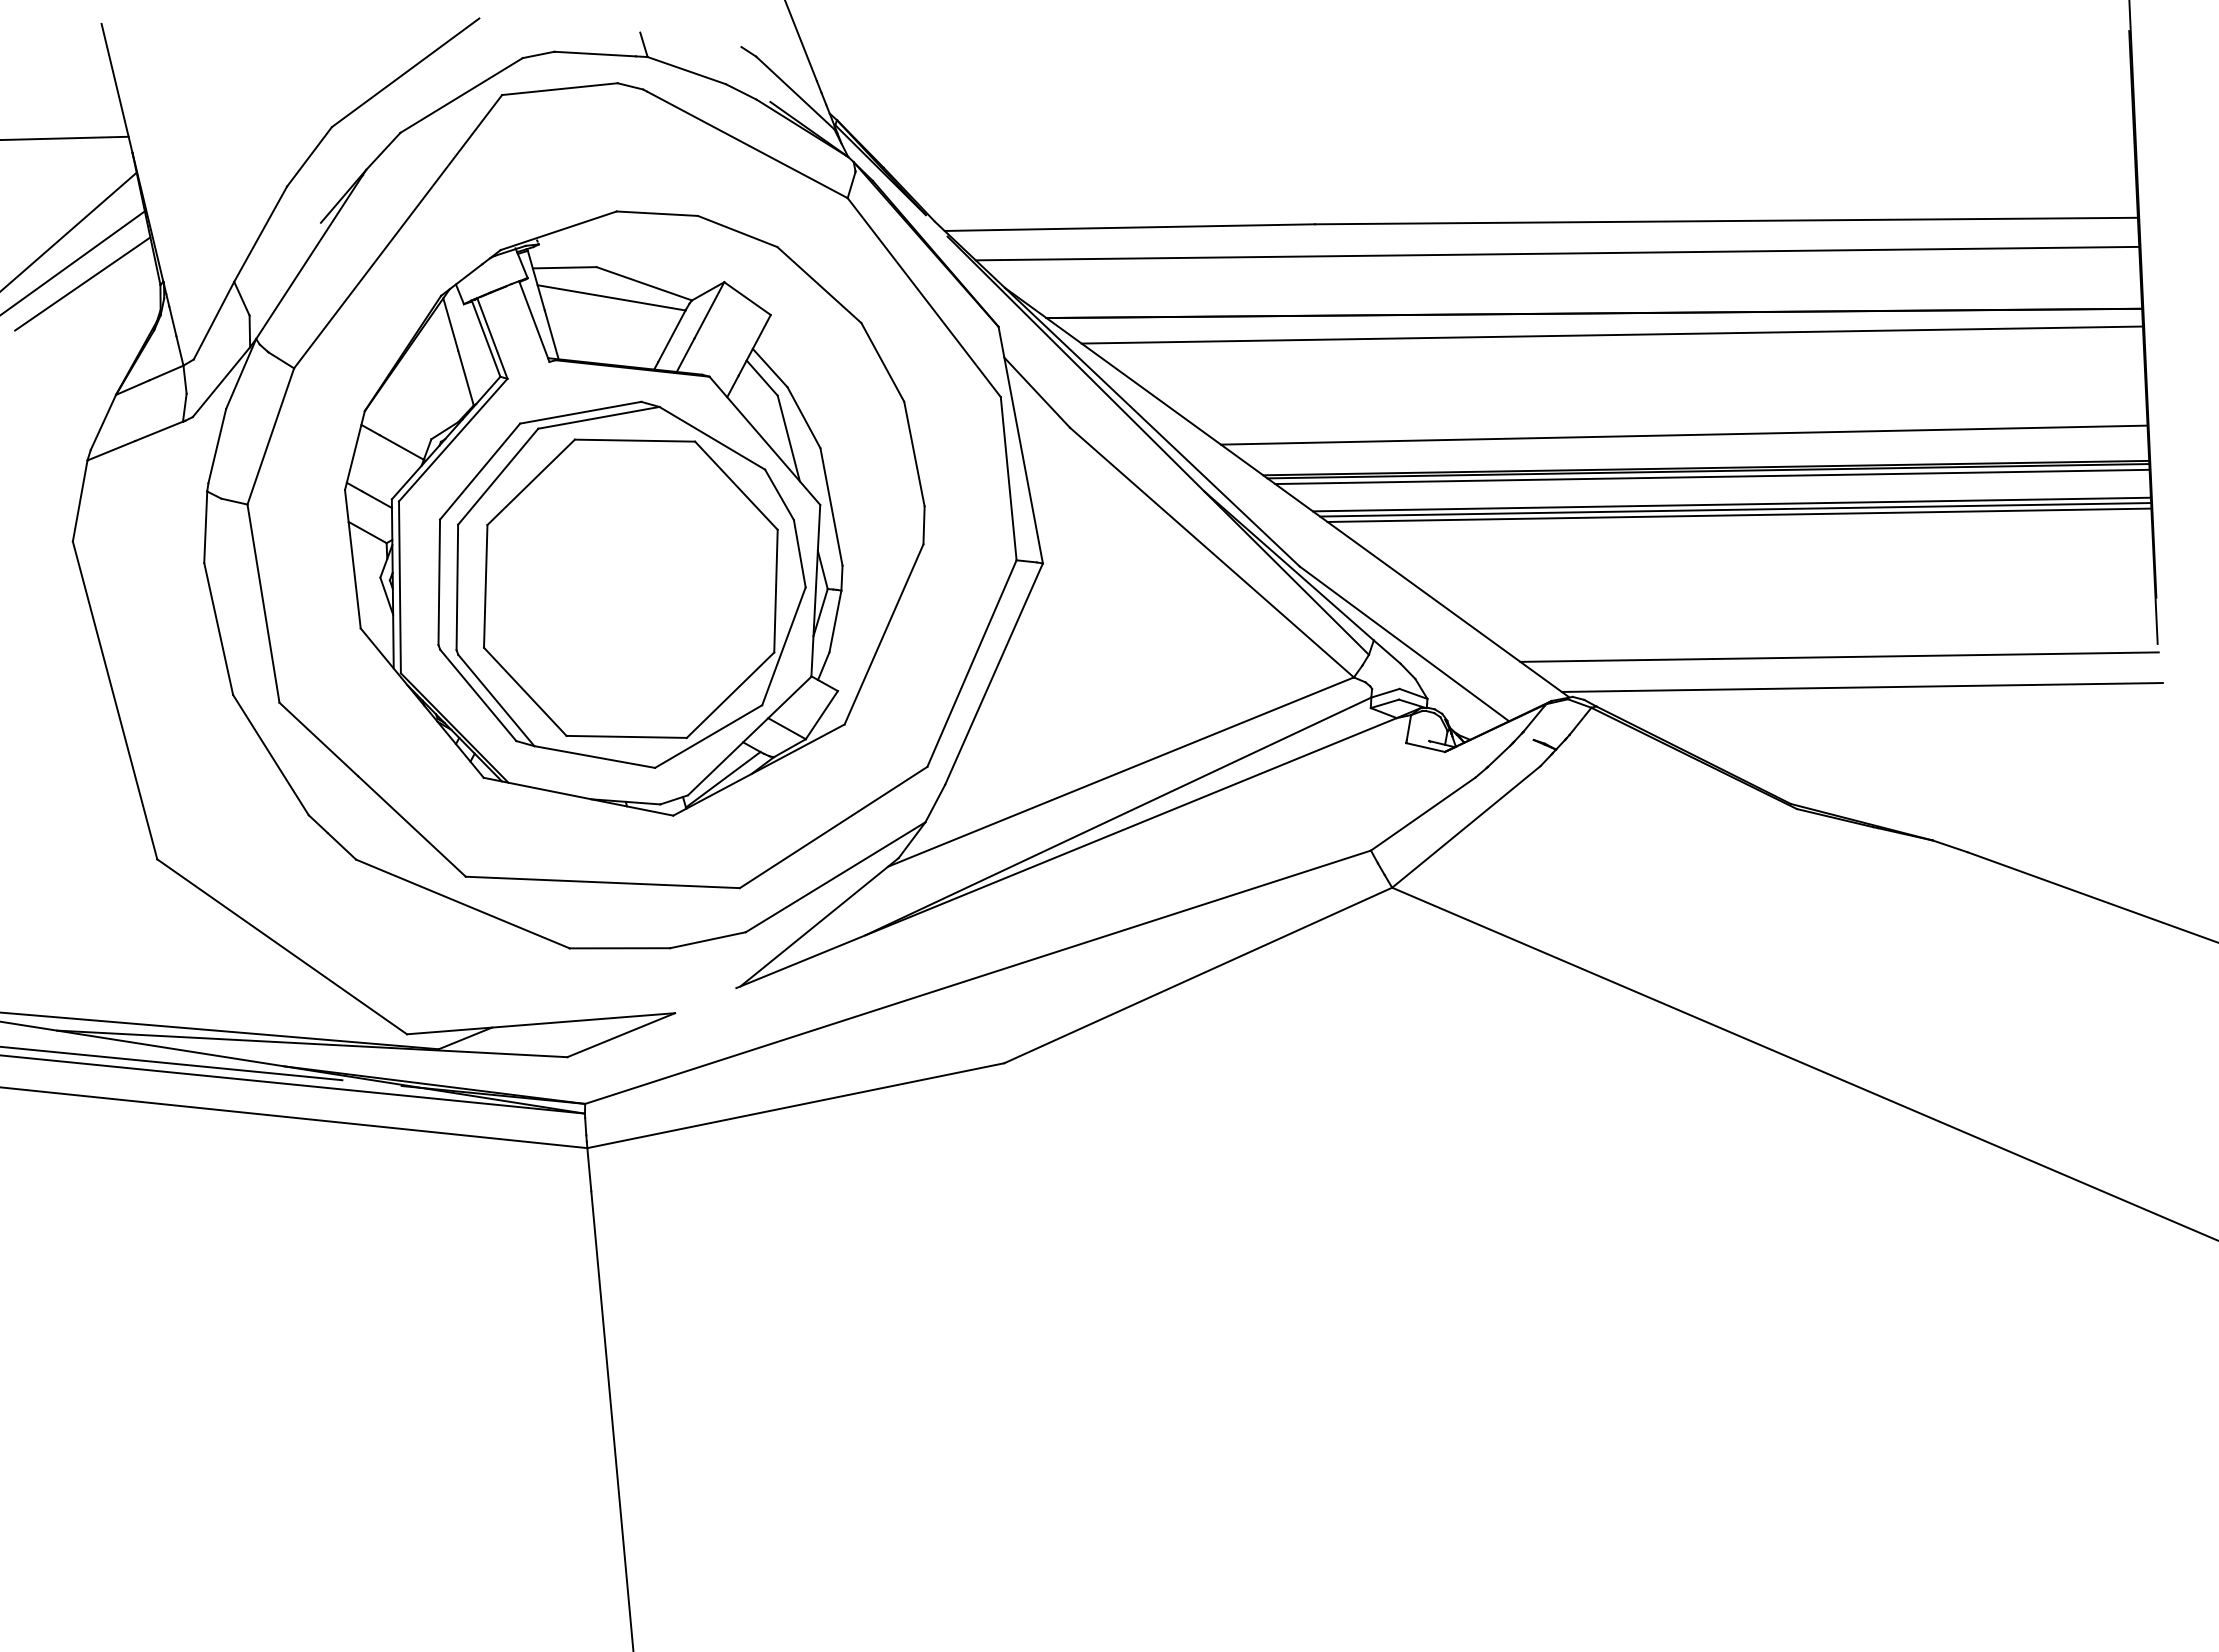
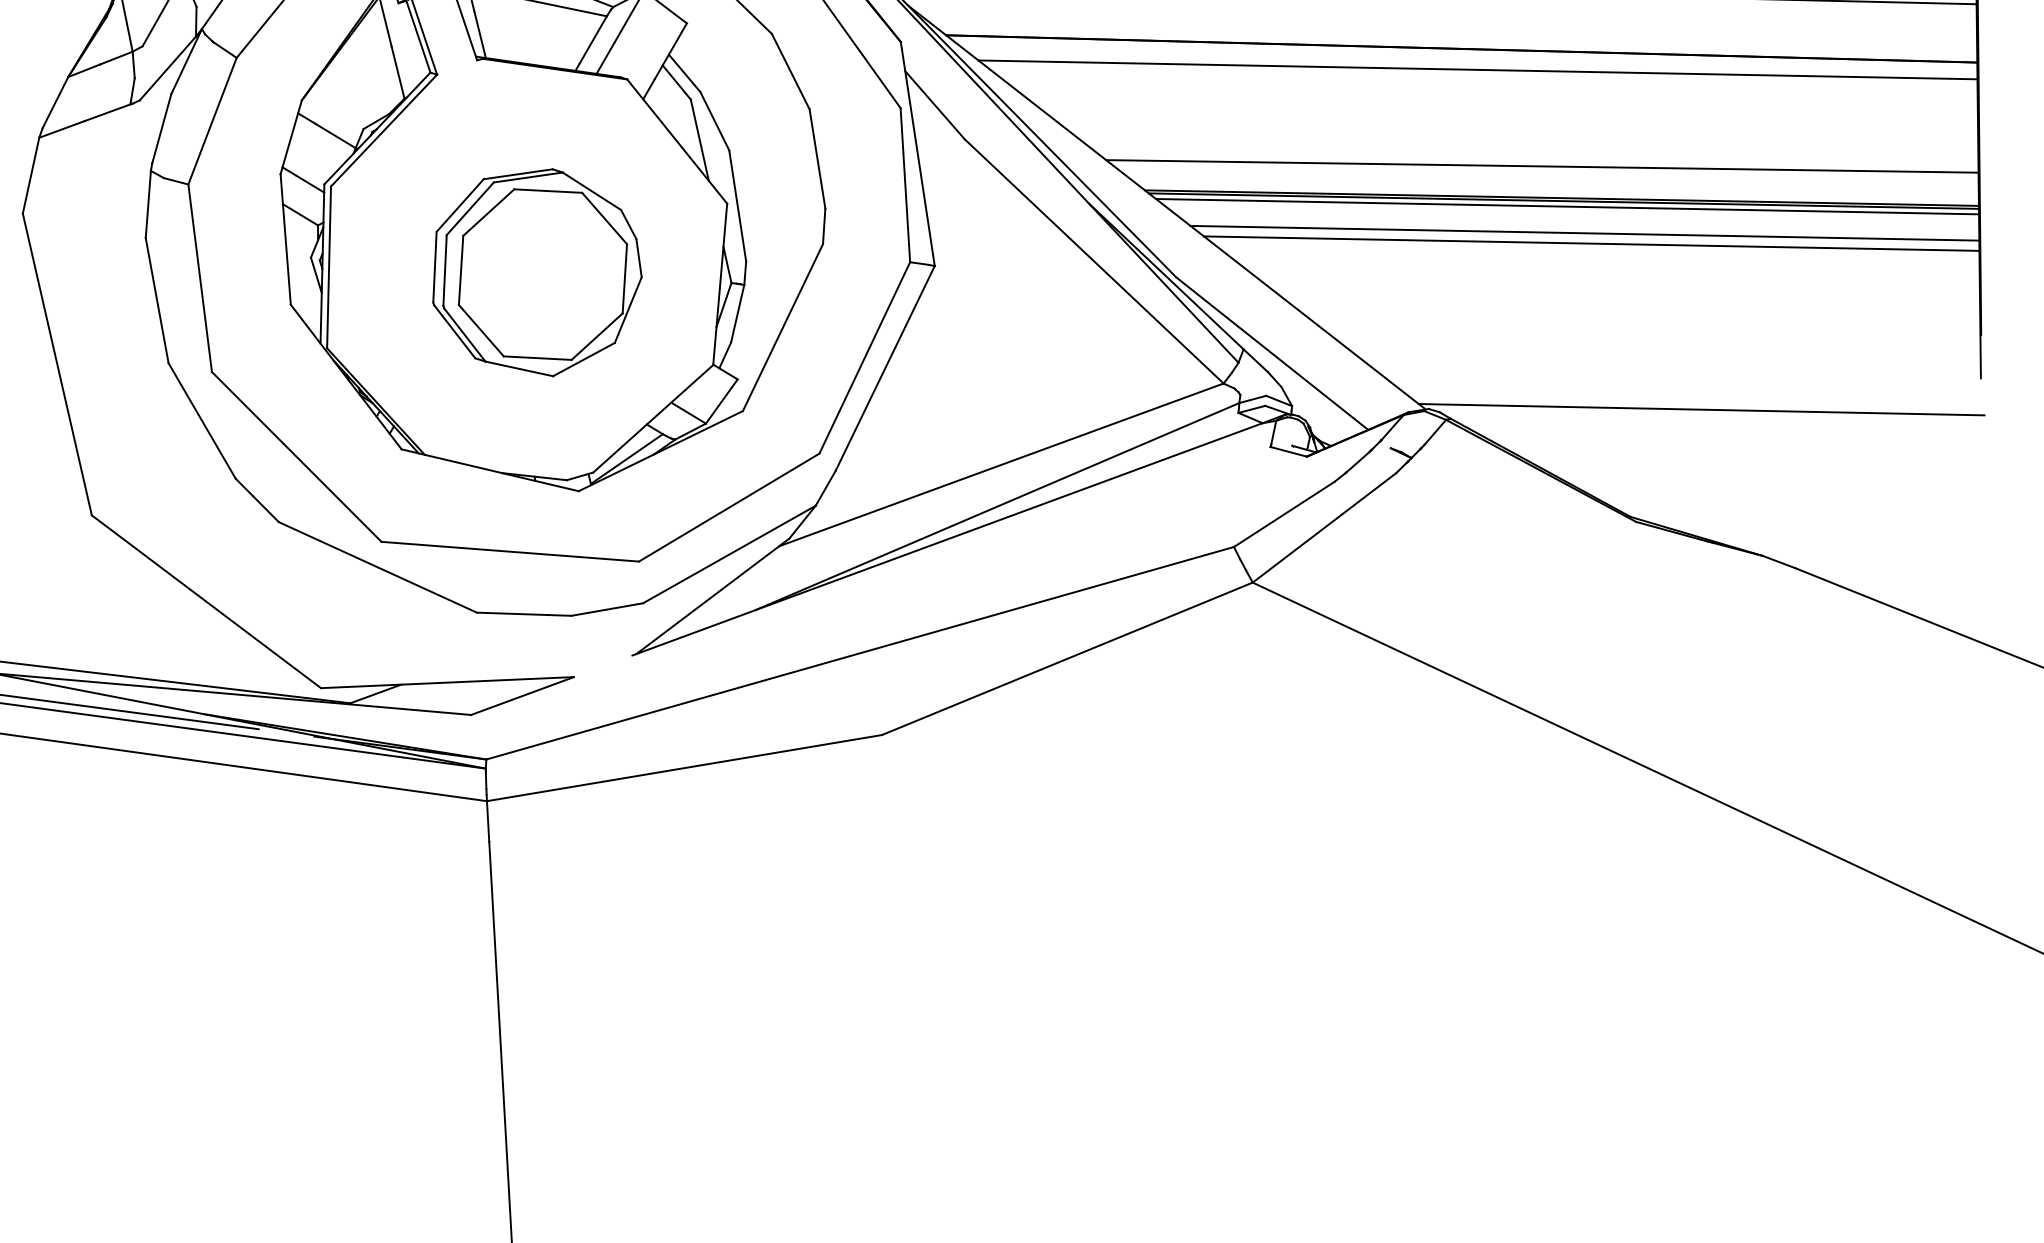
line: (1735, 509) -> (1588, 238), removed
part: (621, 584) -> (537, 272), size x0.6
line: (1839, 656) -> (1681, 379), removed

